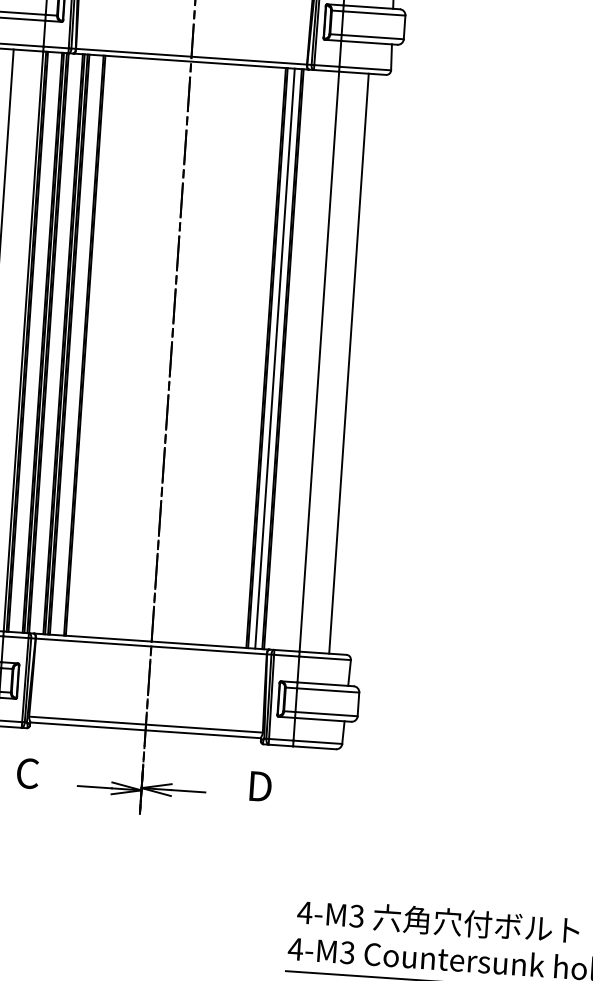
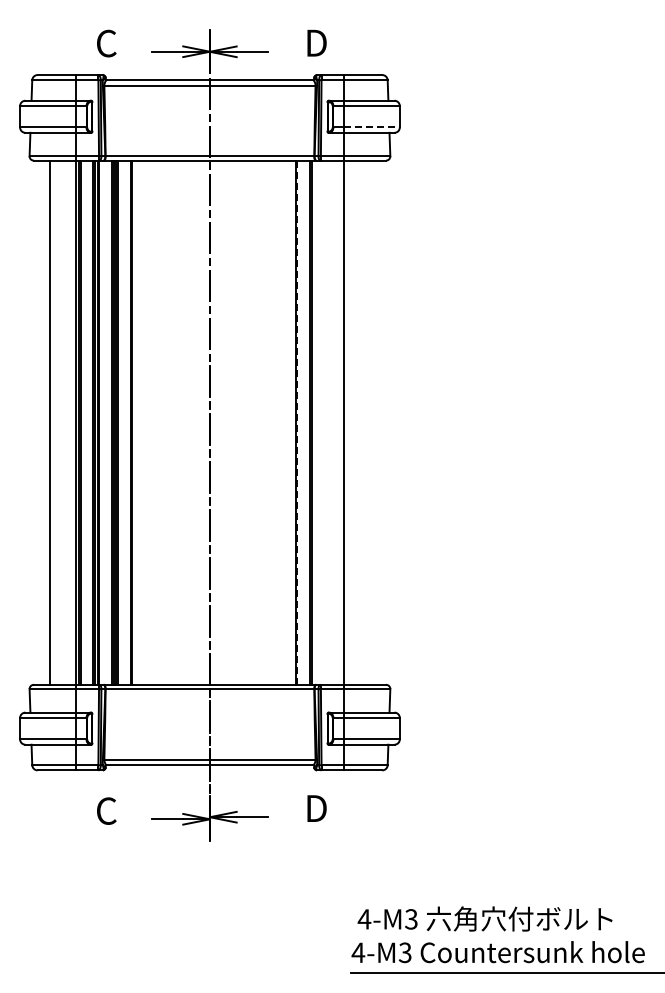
line: (373, 37) -> (372, 127), solid -> dashed
line: (274, 358) -> (303, 422), removed
line: (268, 359) -> (297, 423), solid -> dashed
line: (349, 363) -> (370, 422), removed

